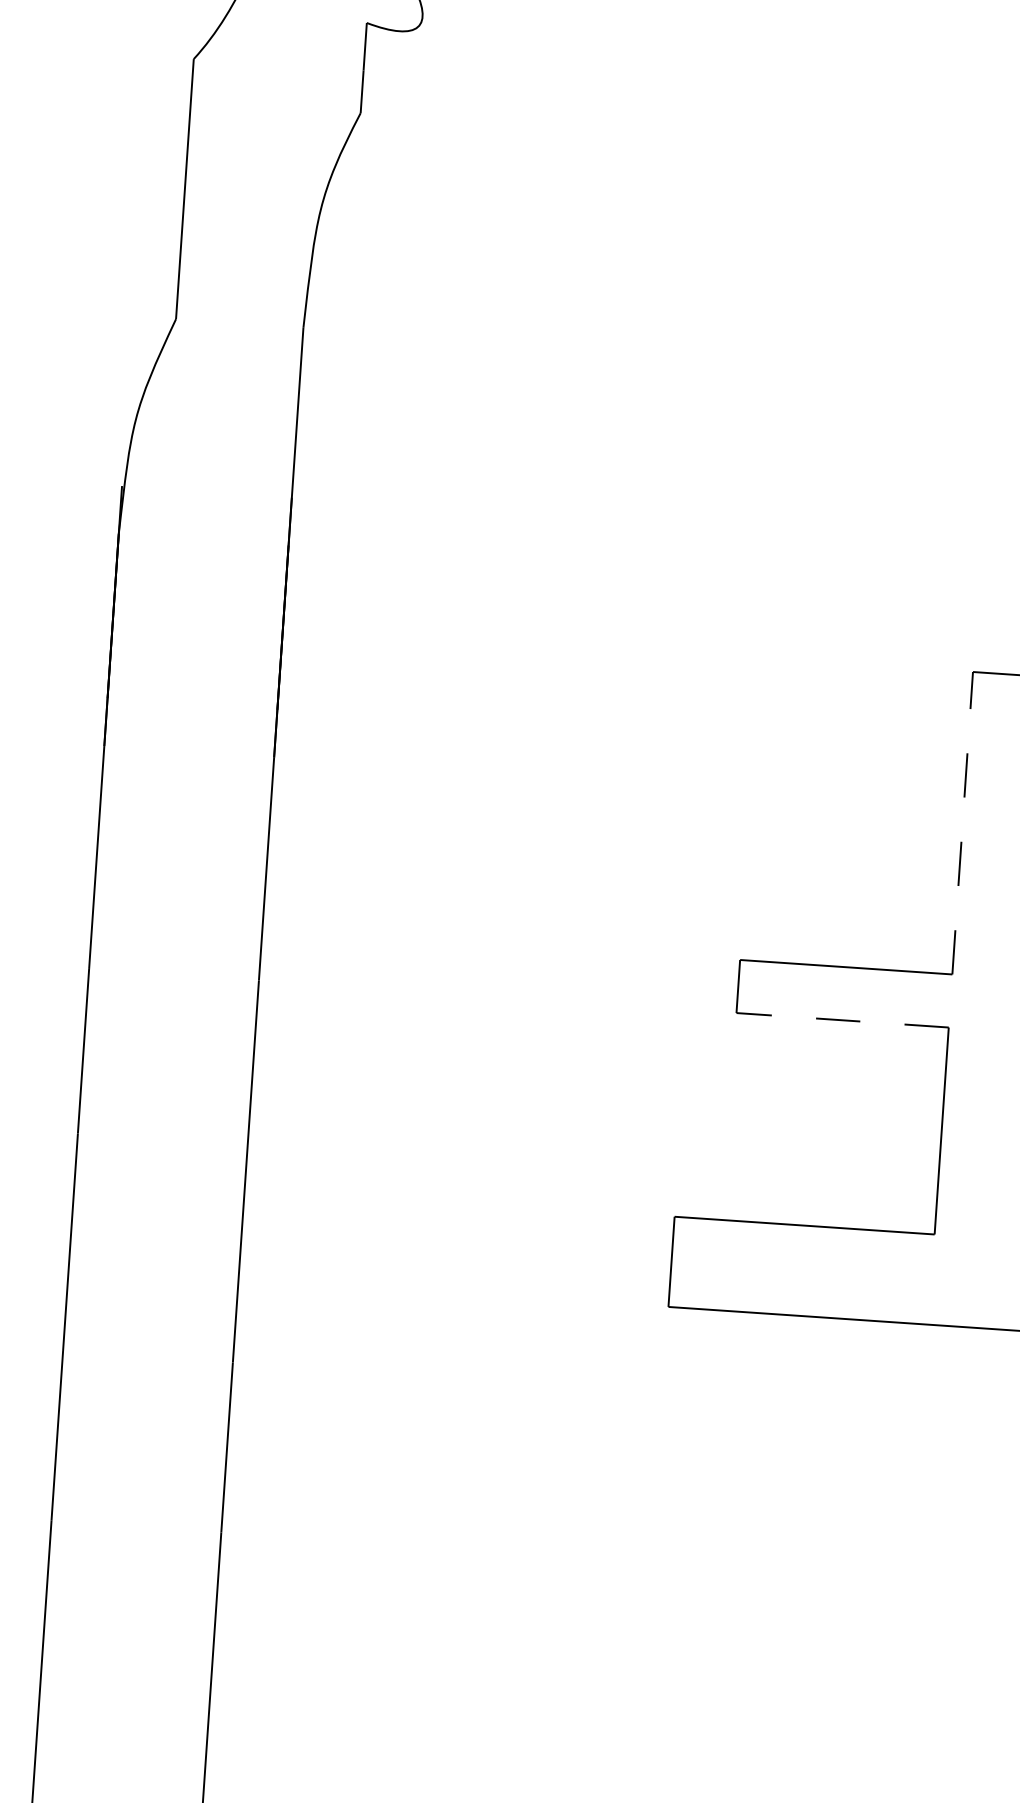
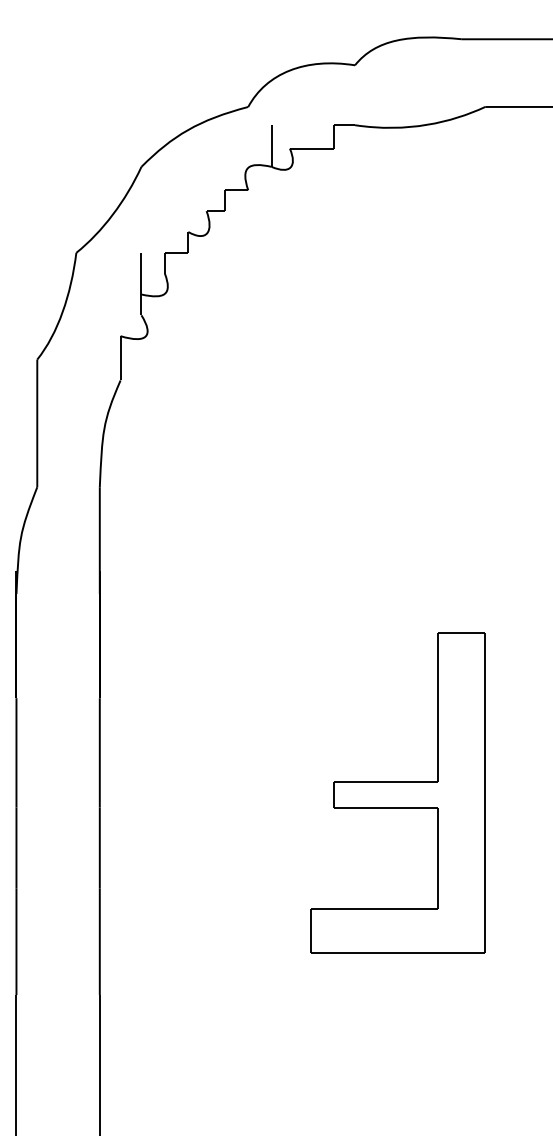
line: (963, 821) -> (438, 706), dashed -> solid
line: (841, 1020) -> (385, 807), dashed -> solid

